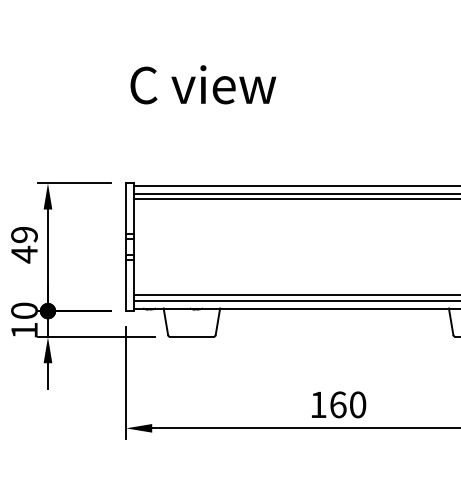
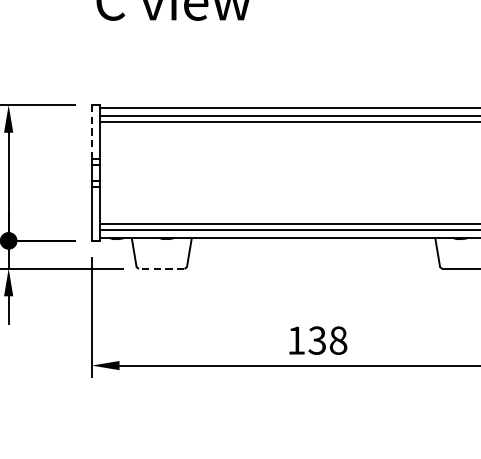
line: (126, 208) -> (92, 131), solid -> dashed
line: (191, 337) -> (161, 268), solid -> dashed
text: (347, 404) -> (327, 340), 160 -> 138

